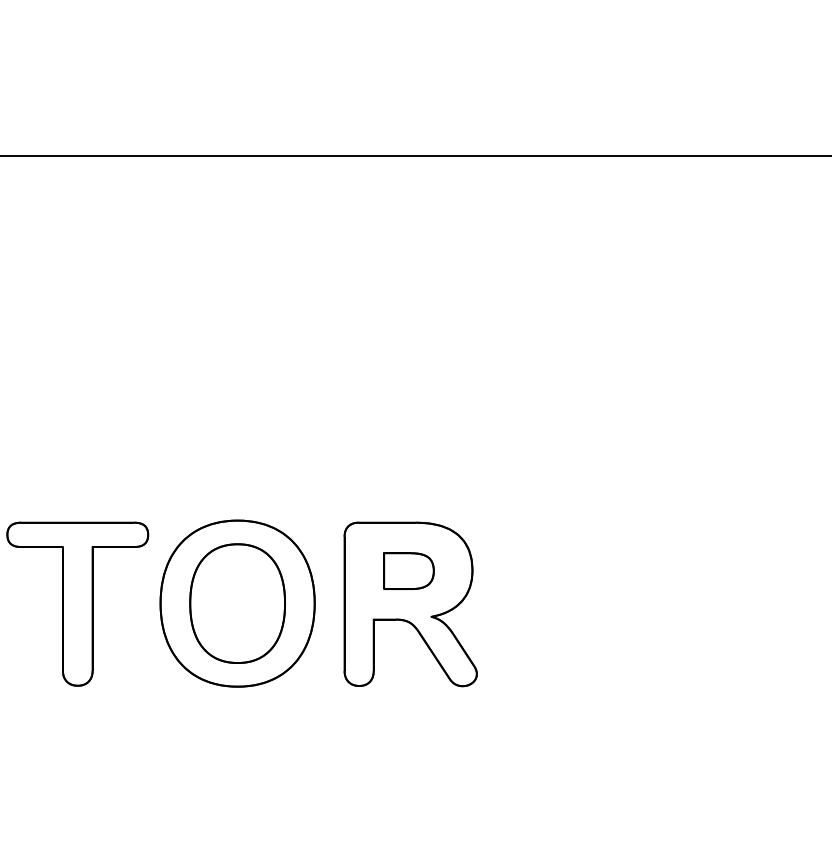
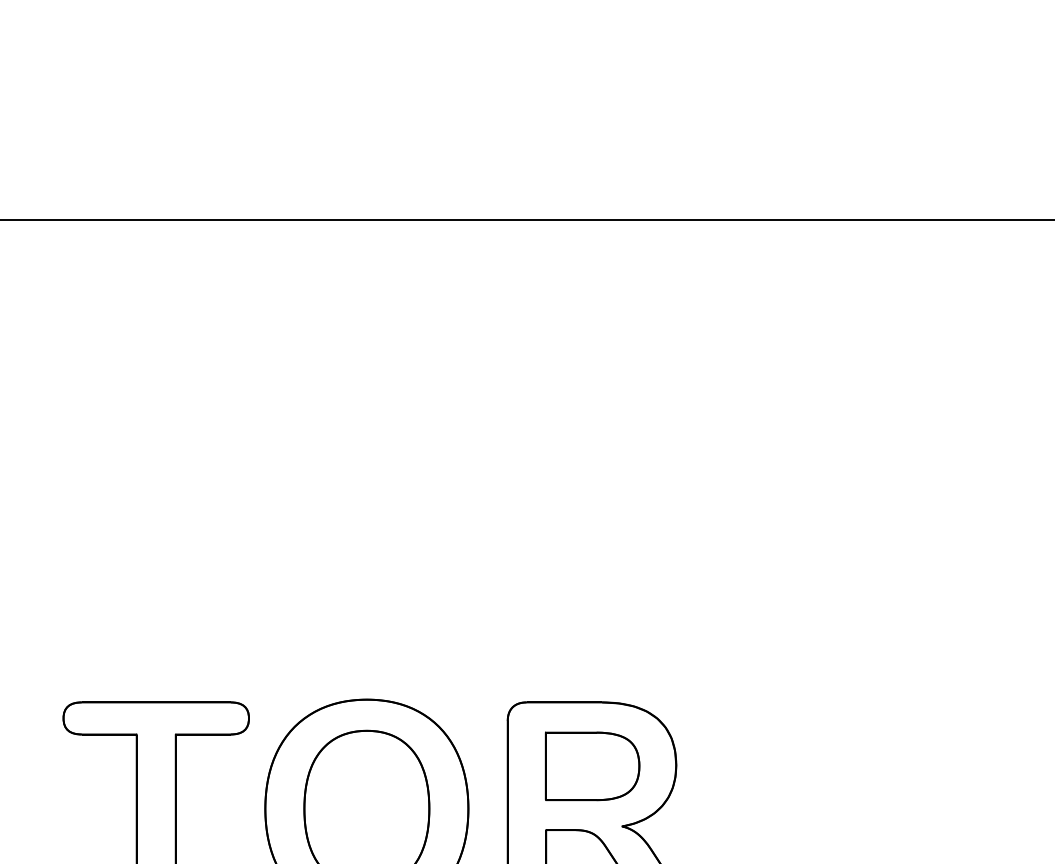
part: (408, 570) -> (591, 765), size x1.43

